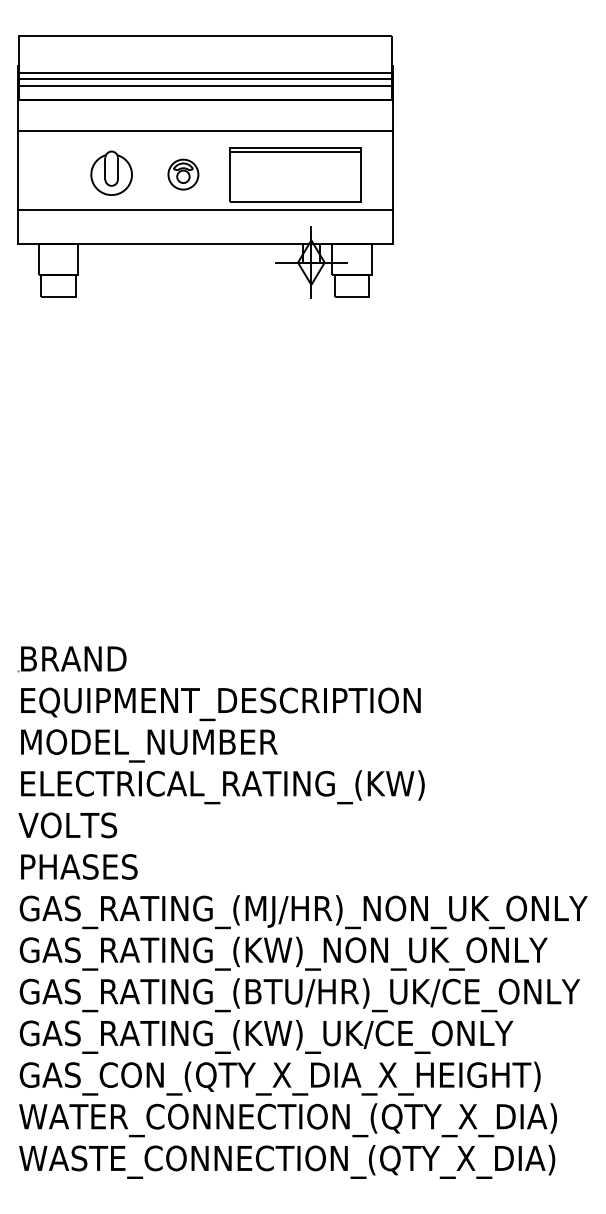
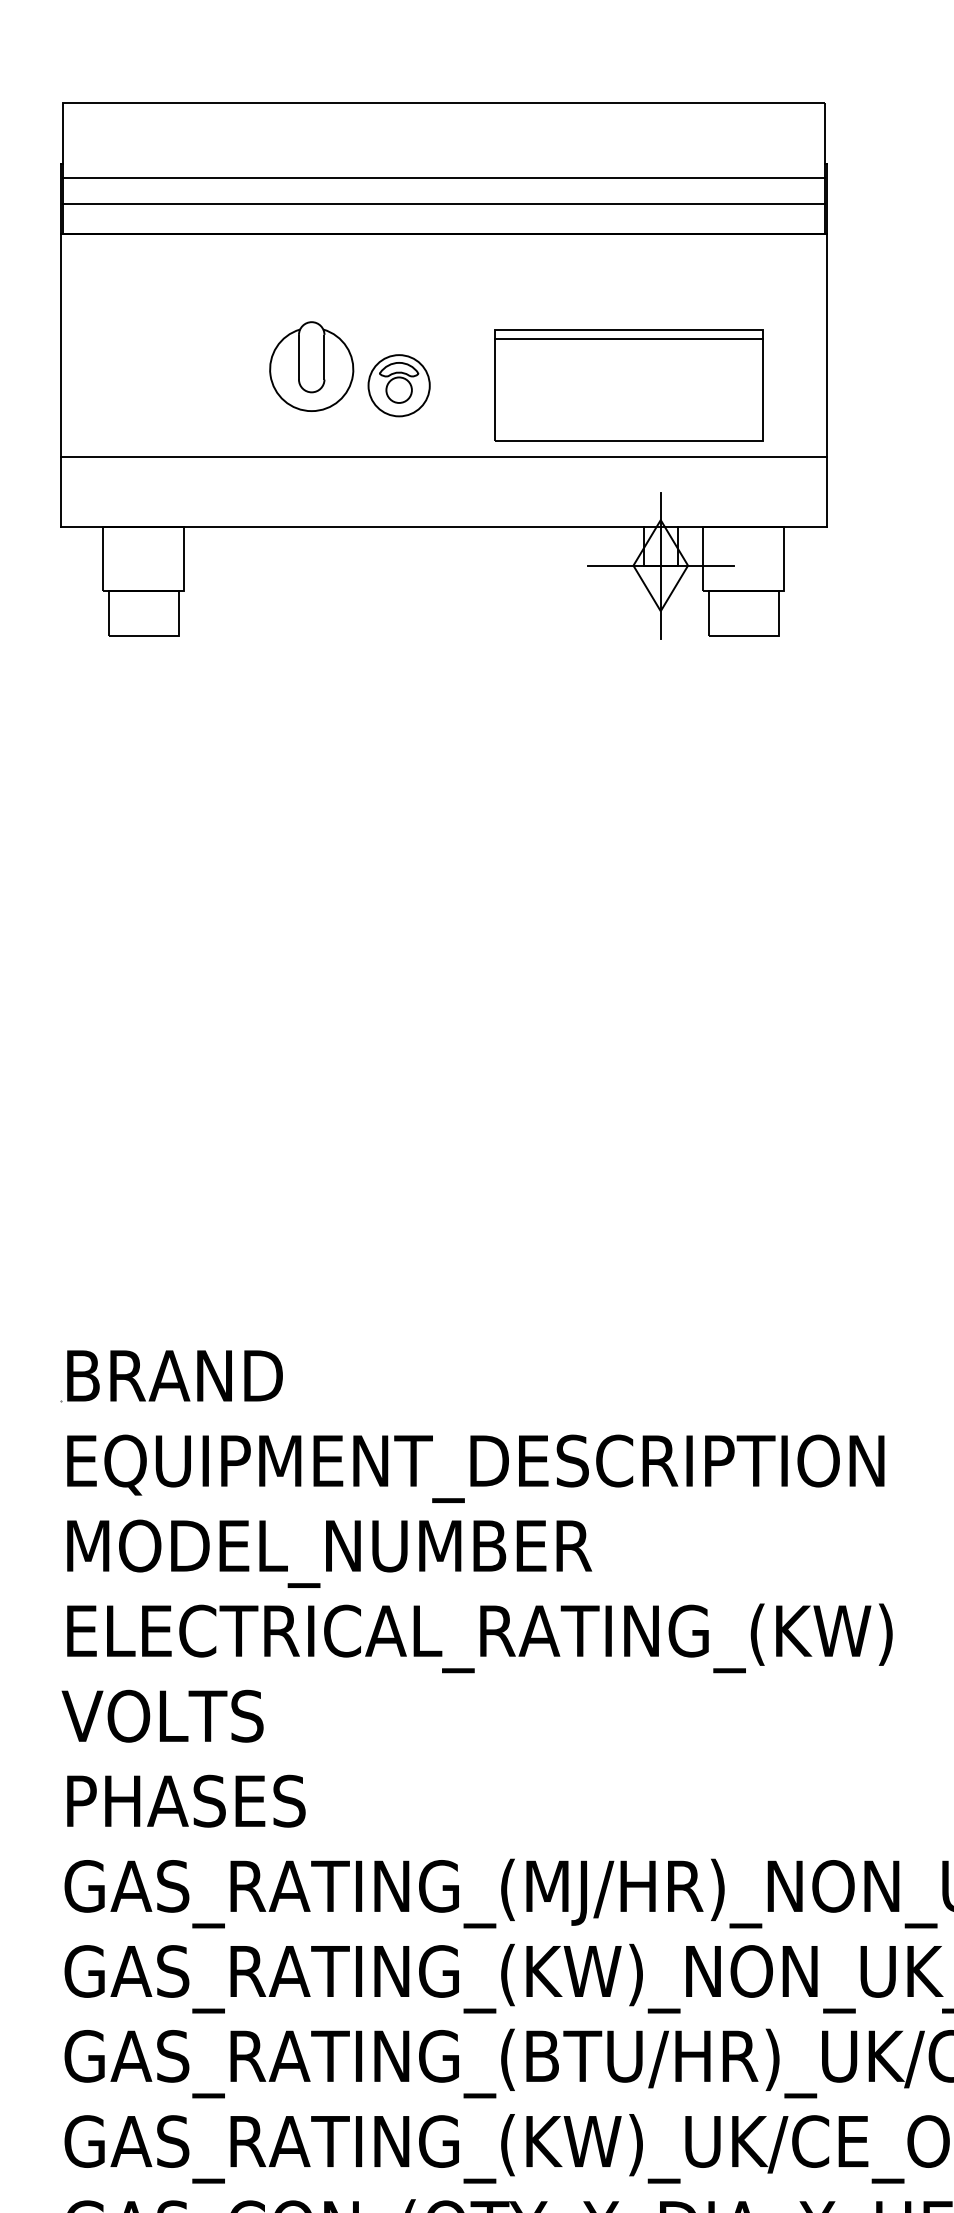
line: (204, 78) -> (442, 189), removed
line: (205, 130) -> (444, 295), removed
part: (111, 172) -> (311, 364), moved

